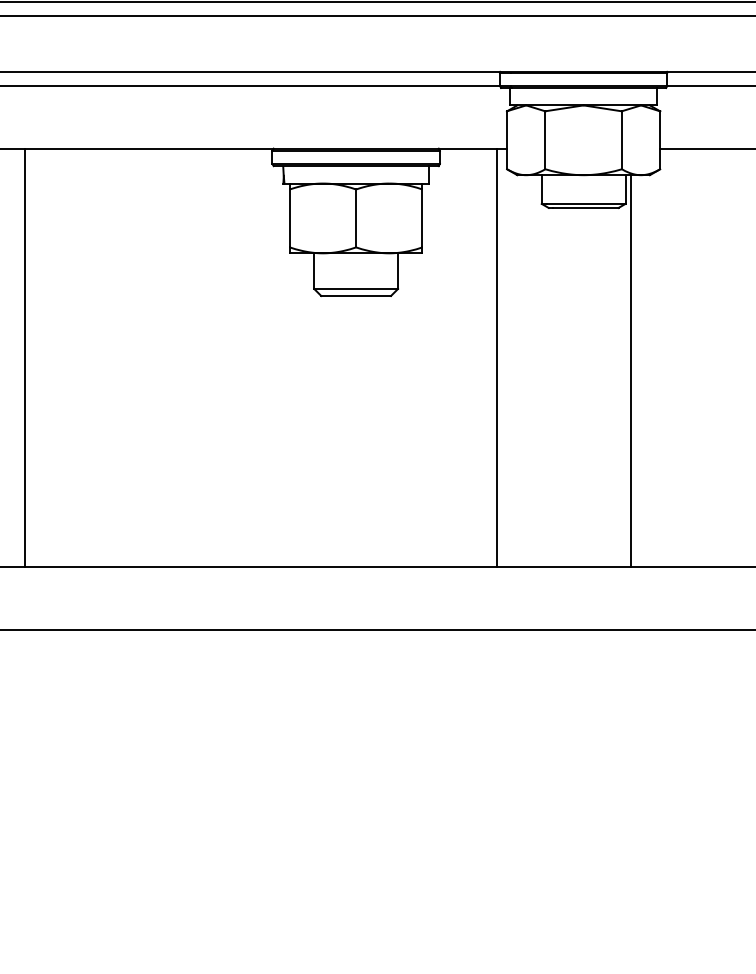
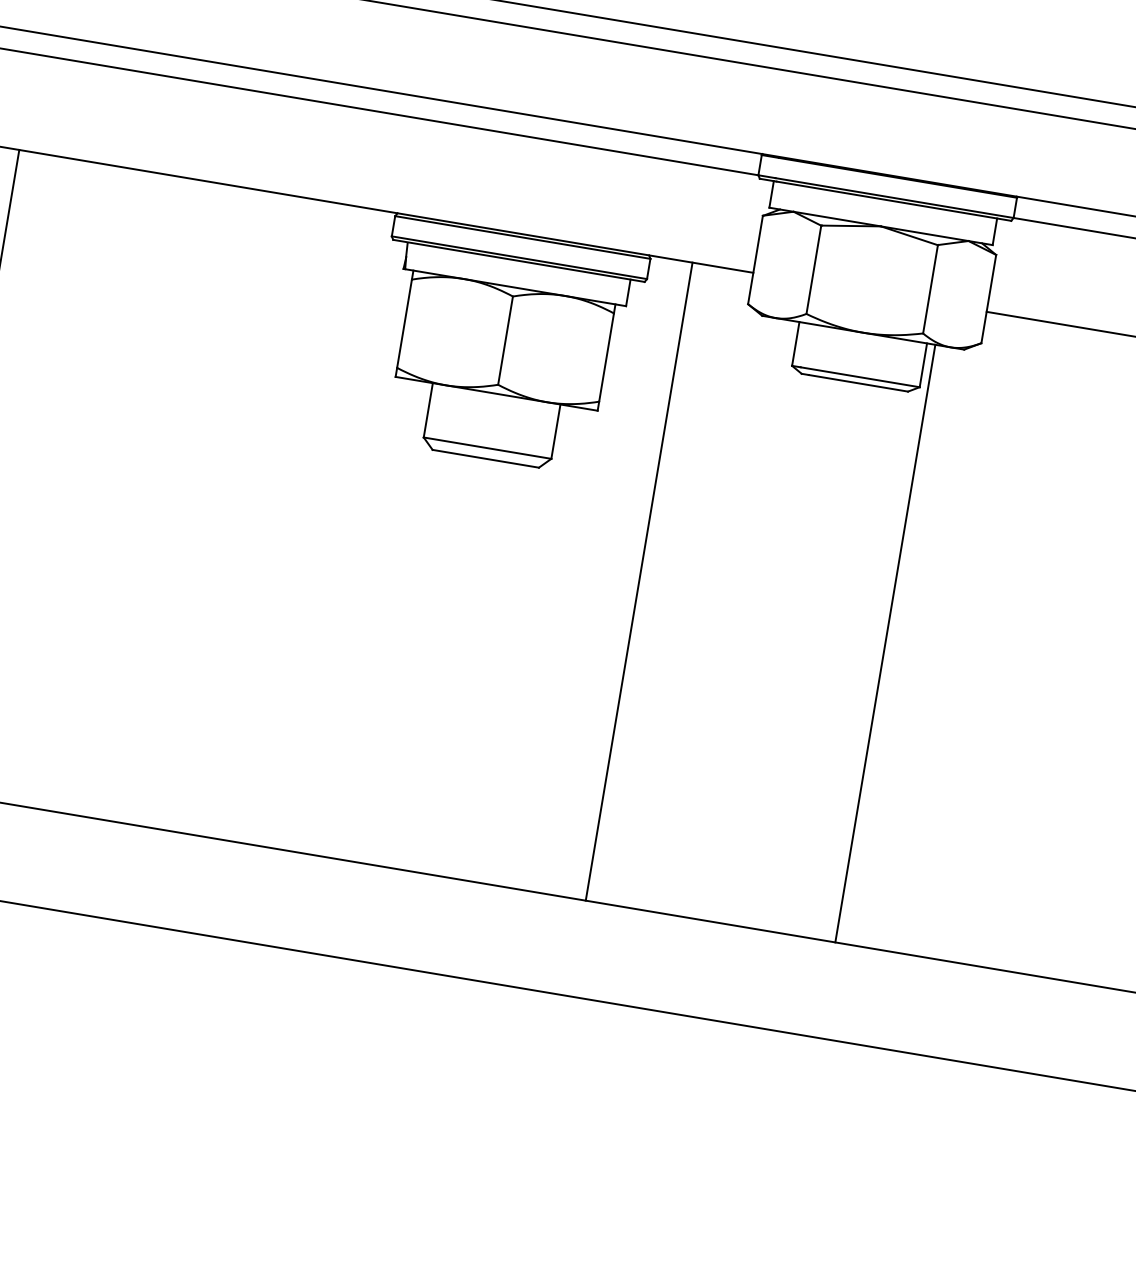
line: (497, 357) -> (639, 580), moved

